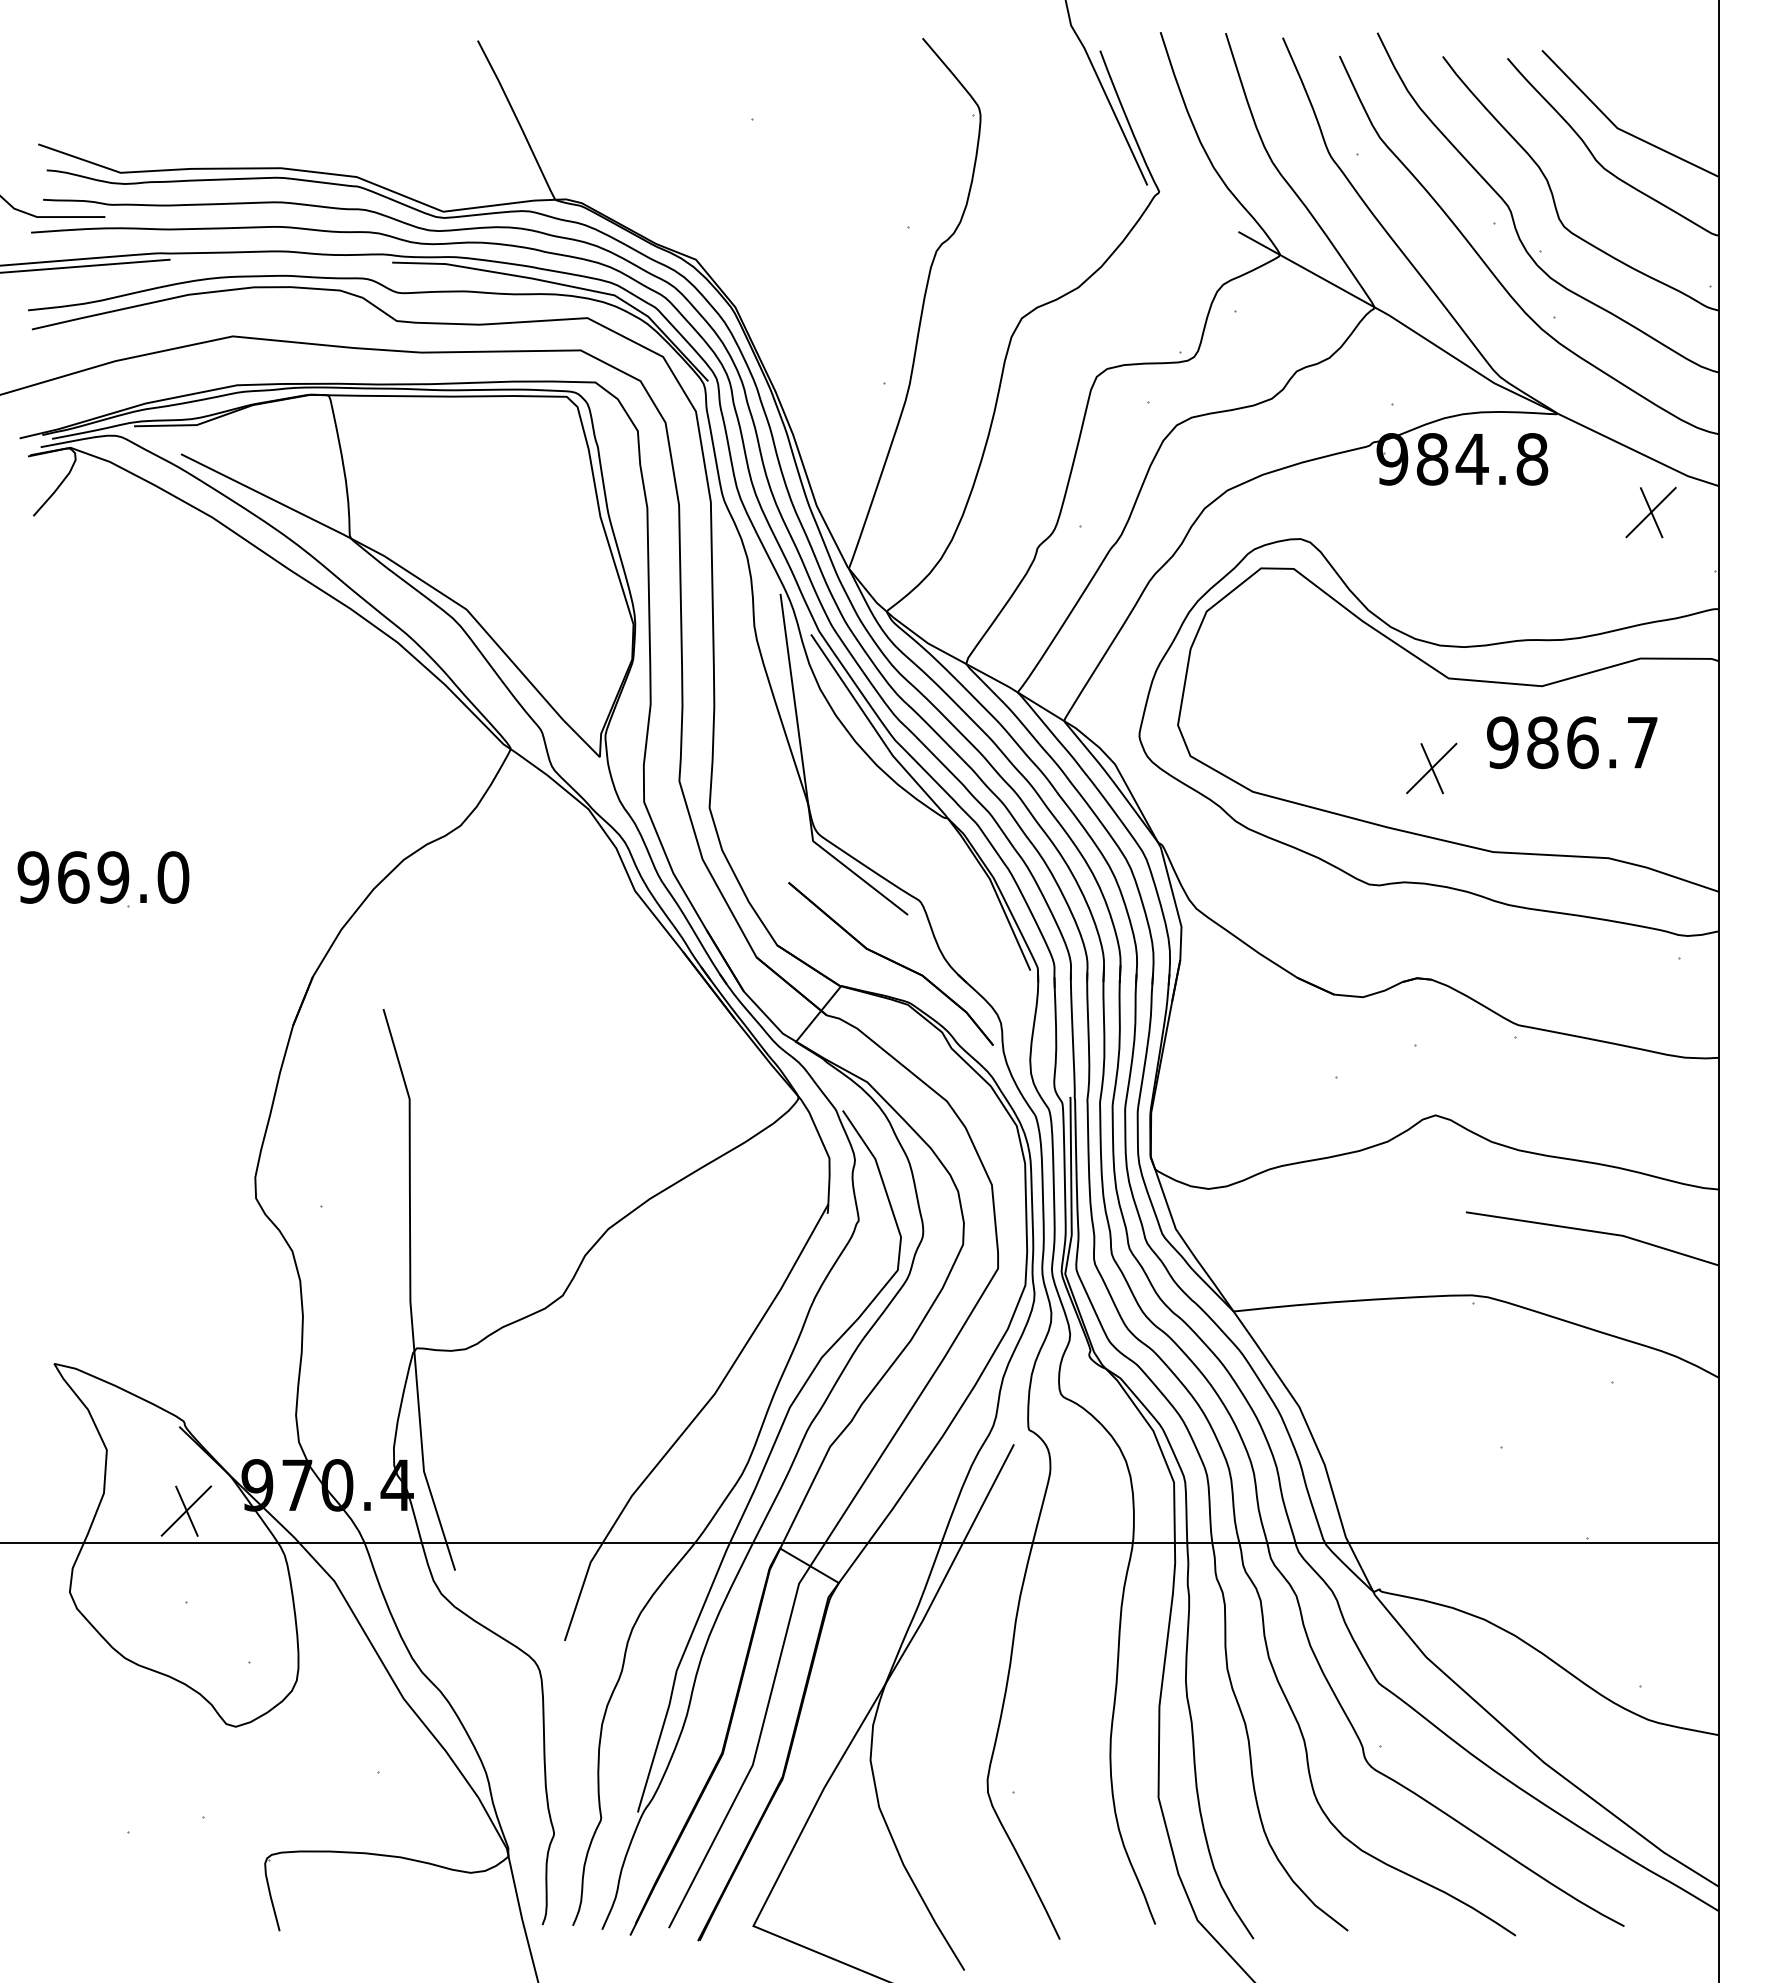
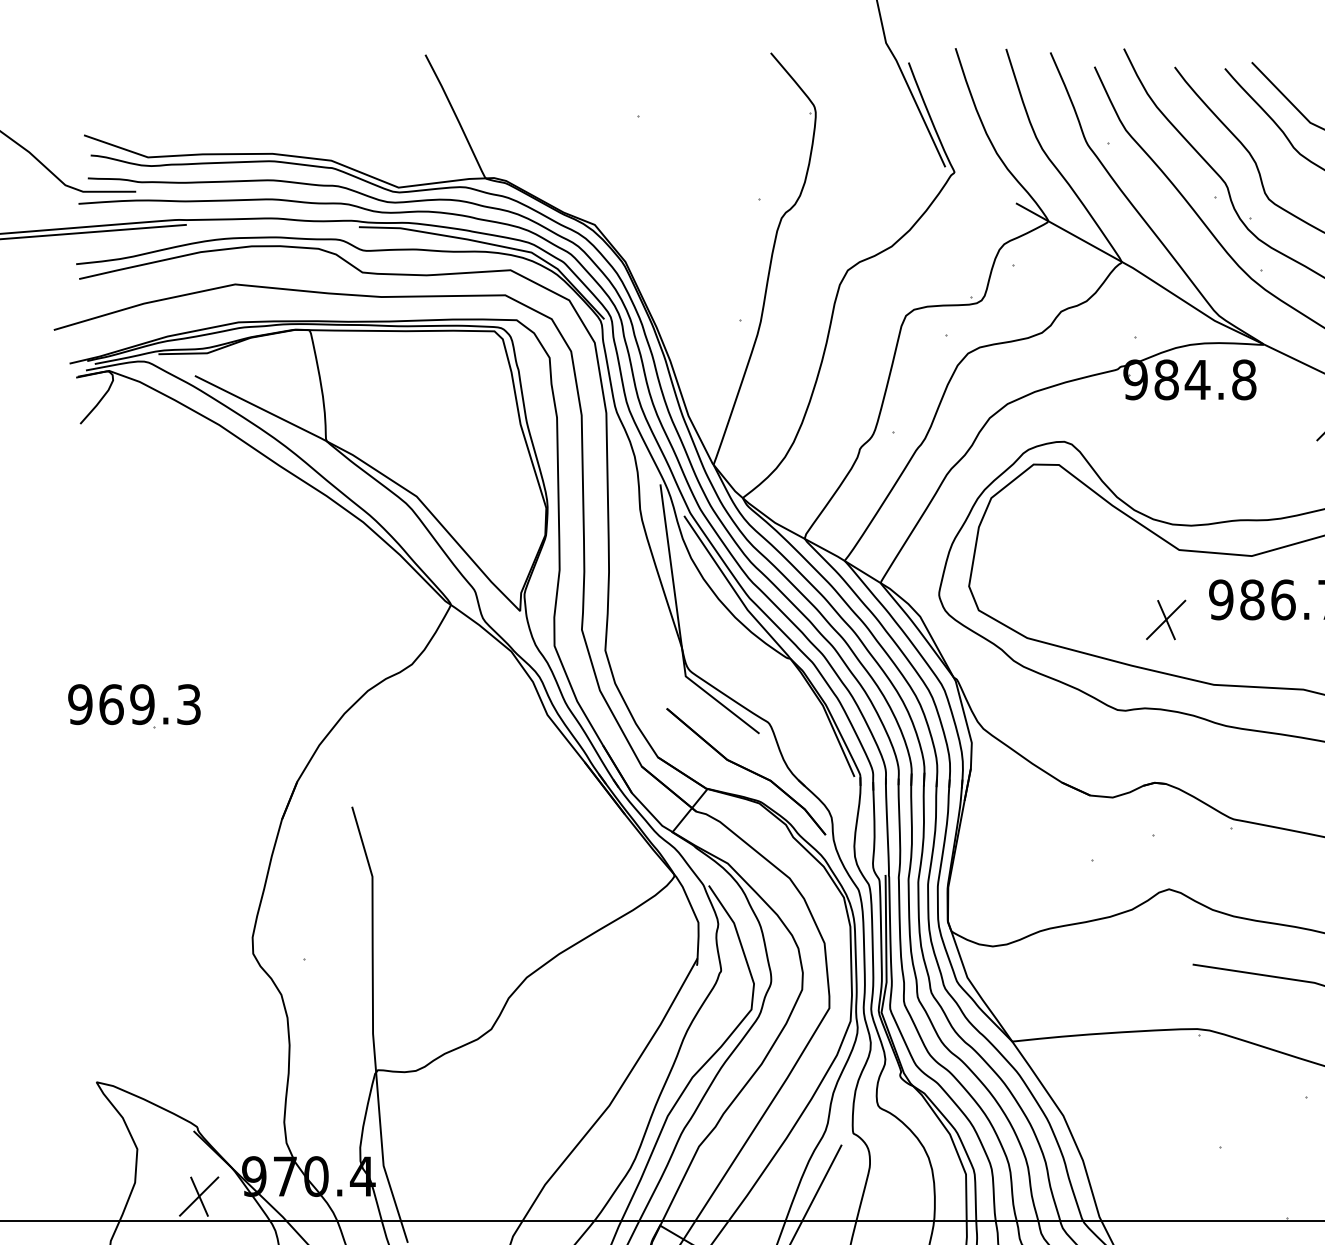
text: (173, 877) -> (189, 704), 969.0 -> 969.3

